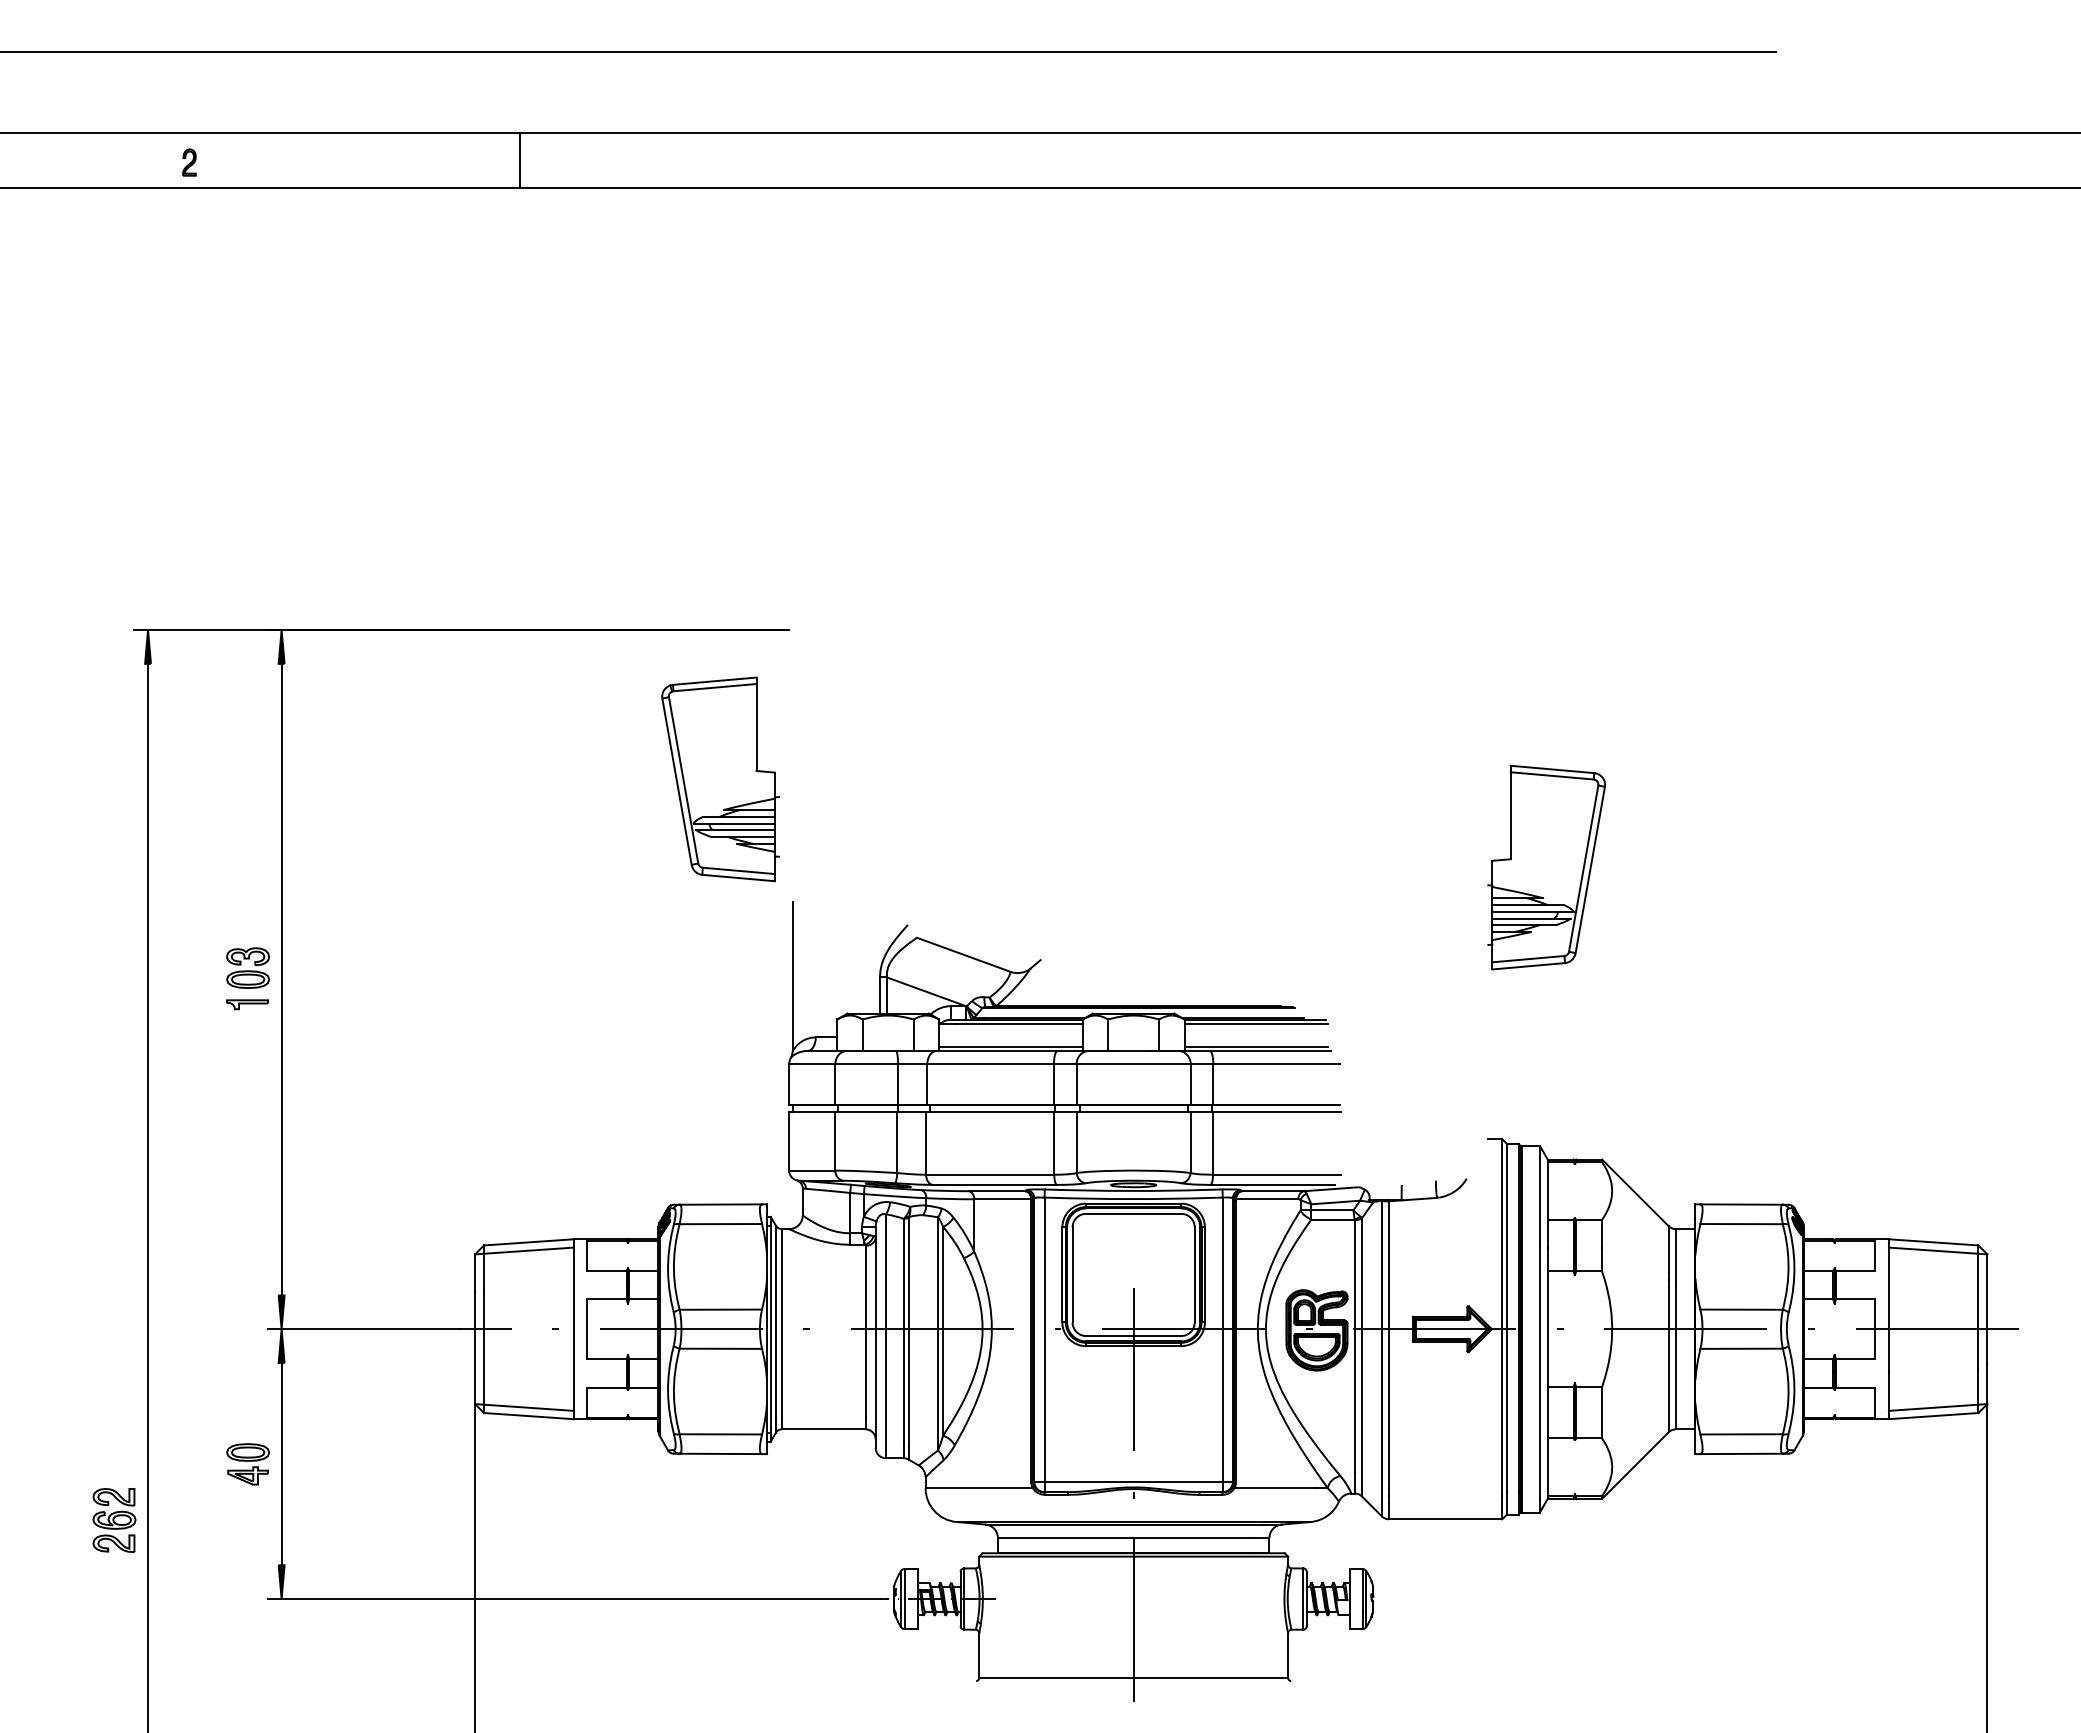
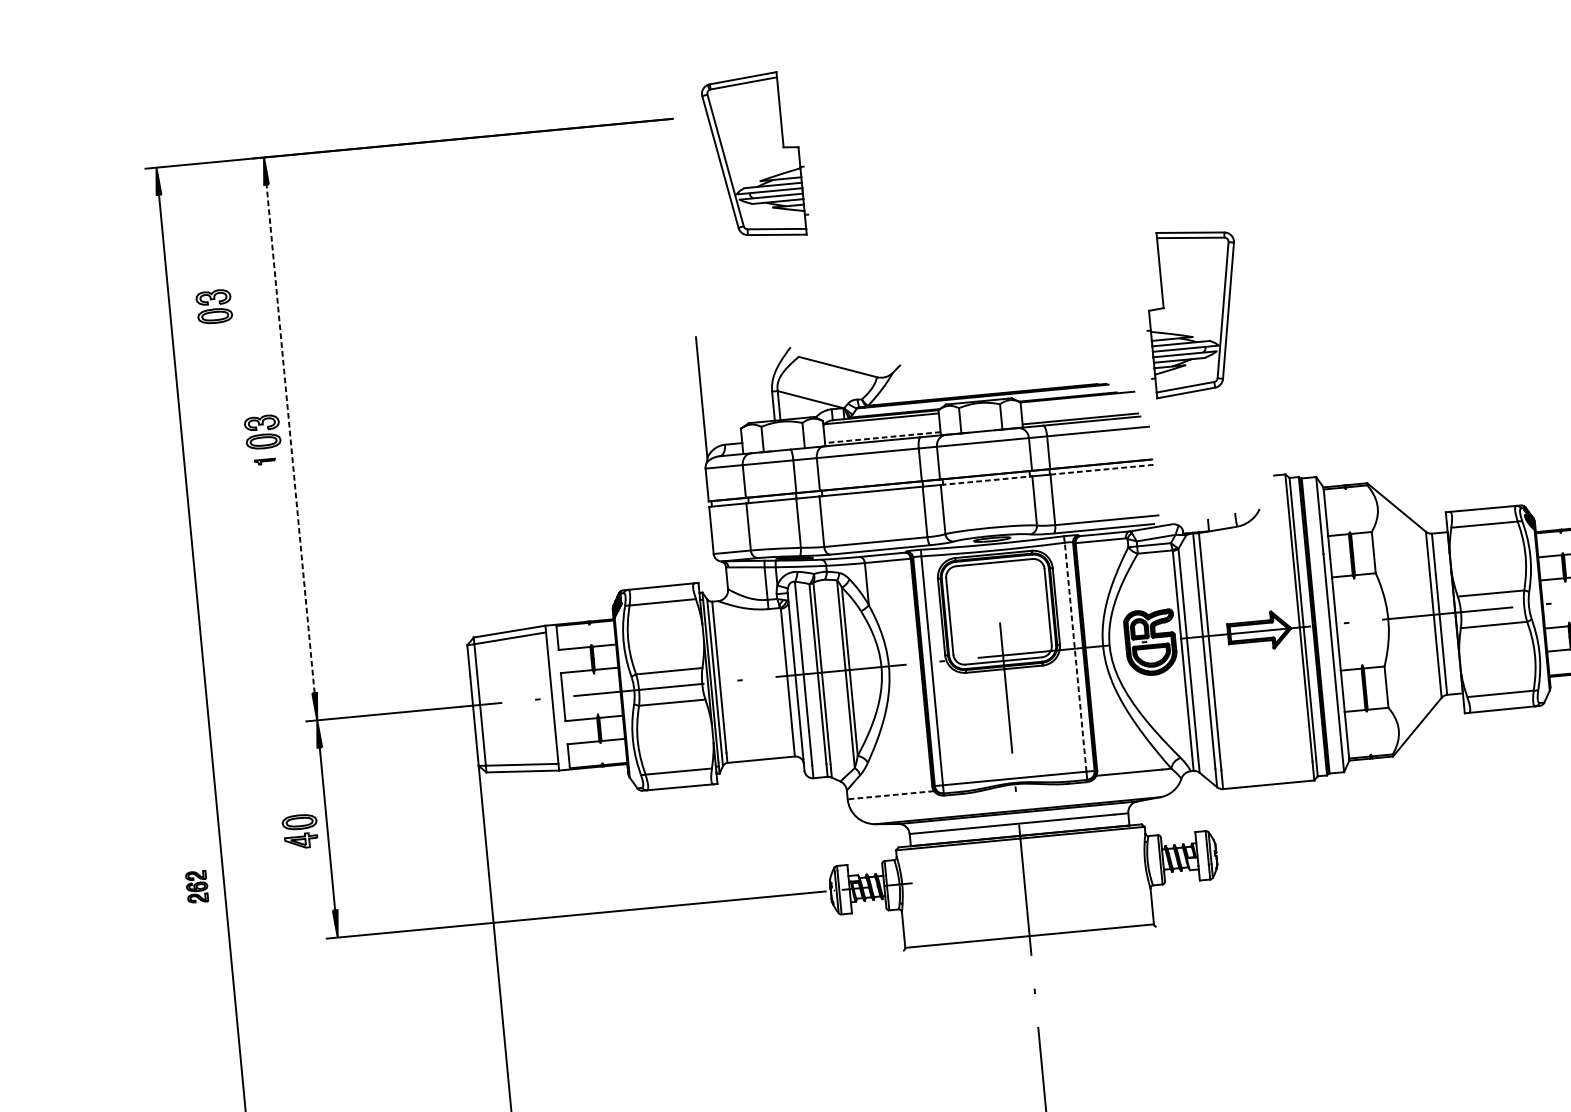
part: (720, 779) -> (755, 156), moved
part: (203, 807) -> (214, 306), added
part: (1546, 867) -> (1193, 312), moved
line: (281, 979) -> (290, 438), solid -> dashed
part: (247, 1004) -> (265, 461), size x0.6
line: (1256, 1023) -> (1078, 400), removed
line: (1010, 1046) -> (882, 437), solid -> dashed
line: (1133, 1112) -> (986, 481), solid -> dashed
line: (1277, 1112) -> (1102, 470), solid -> dashed
line: (1222, 1339) -> (1075, 657), solid -> dashed
line: (979, 1488) -> (891, 795), solid -> dashed
part: (114, 1520) -> (197, 887), size x0.6

